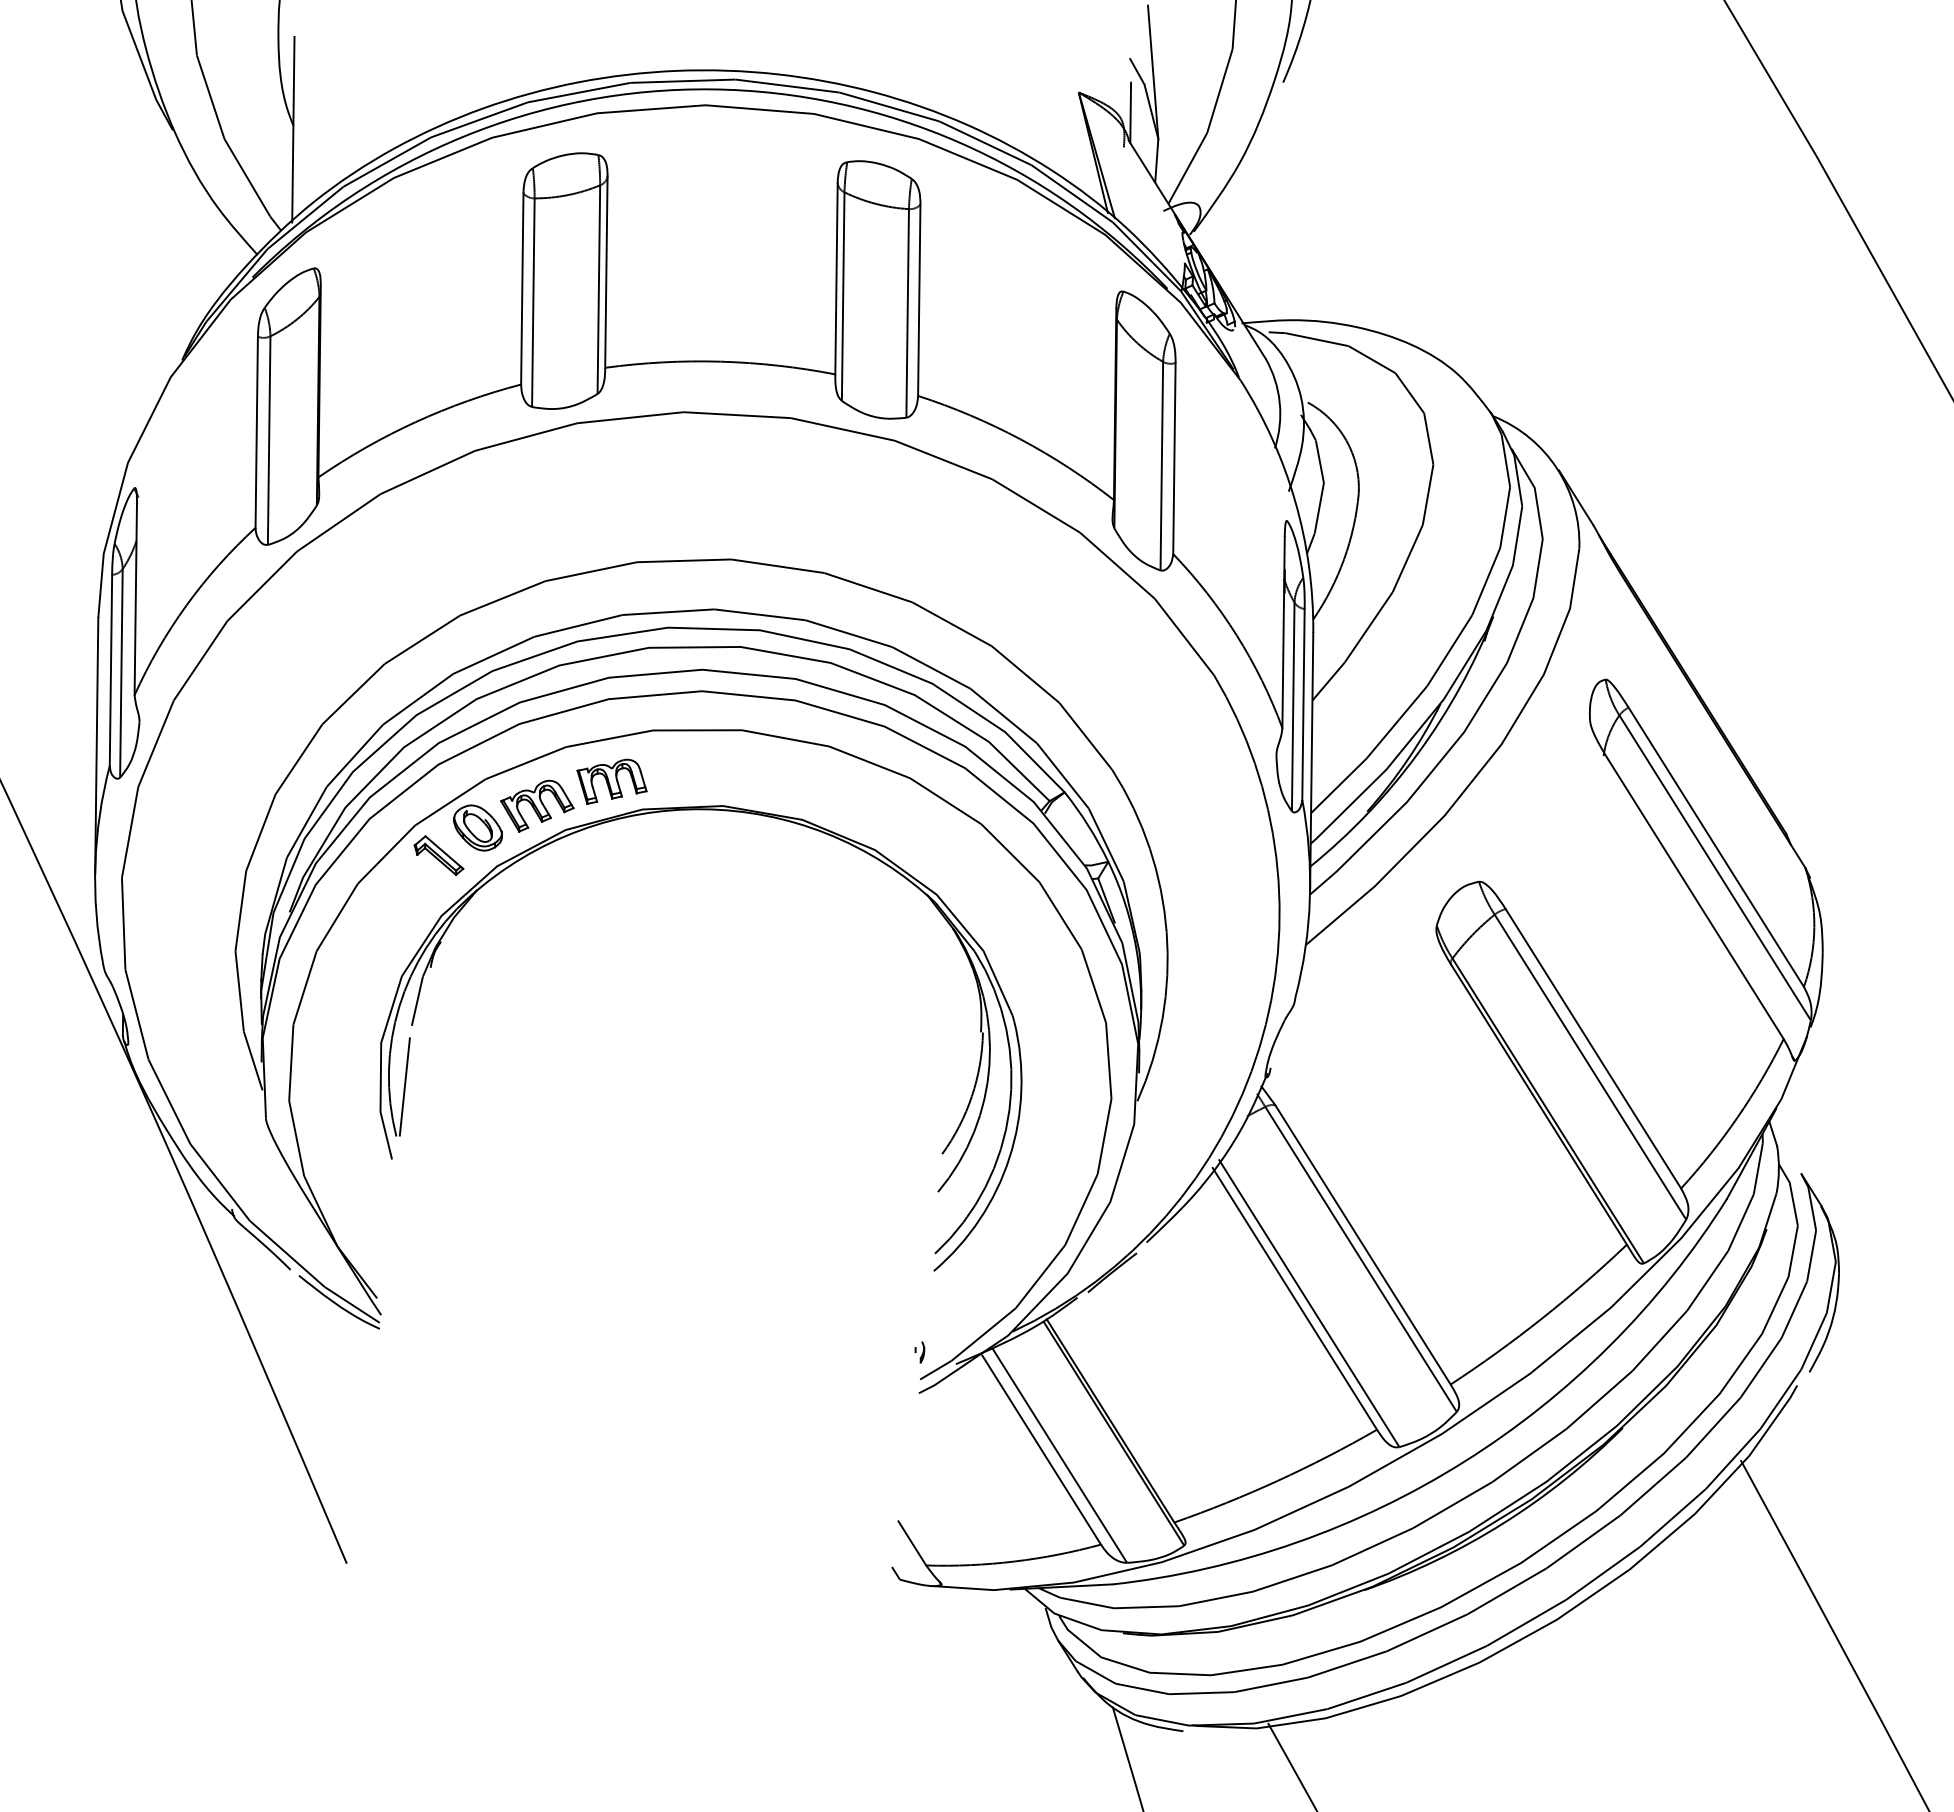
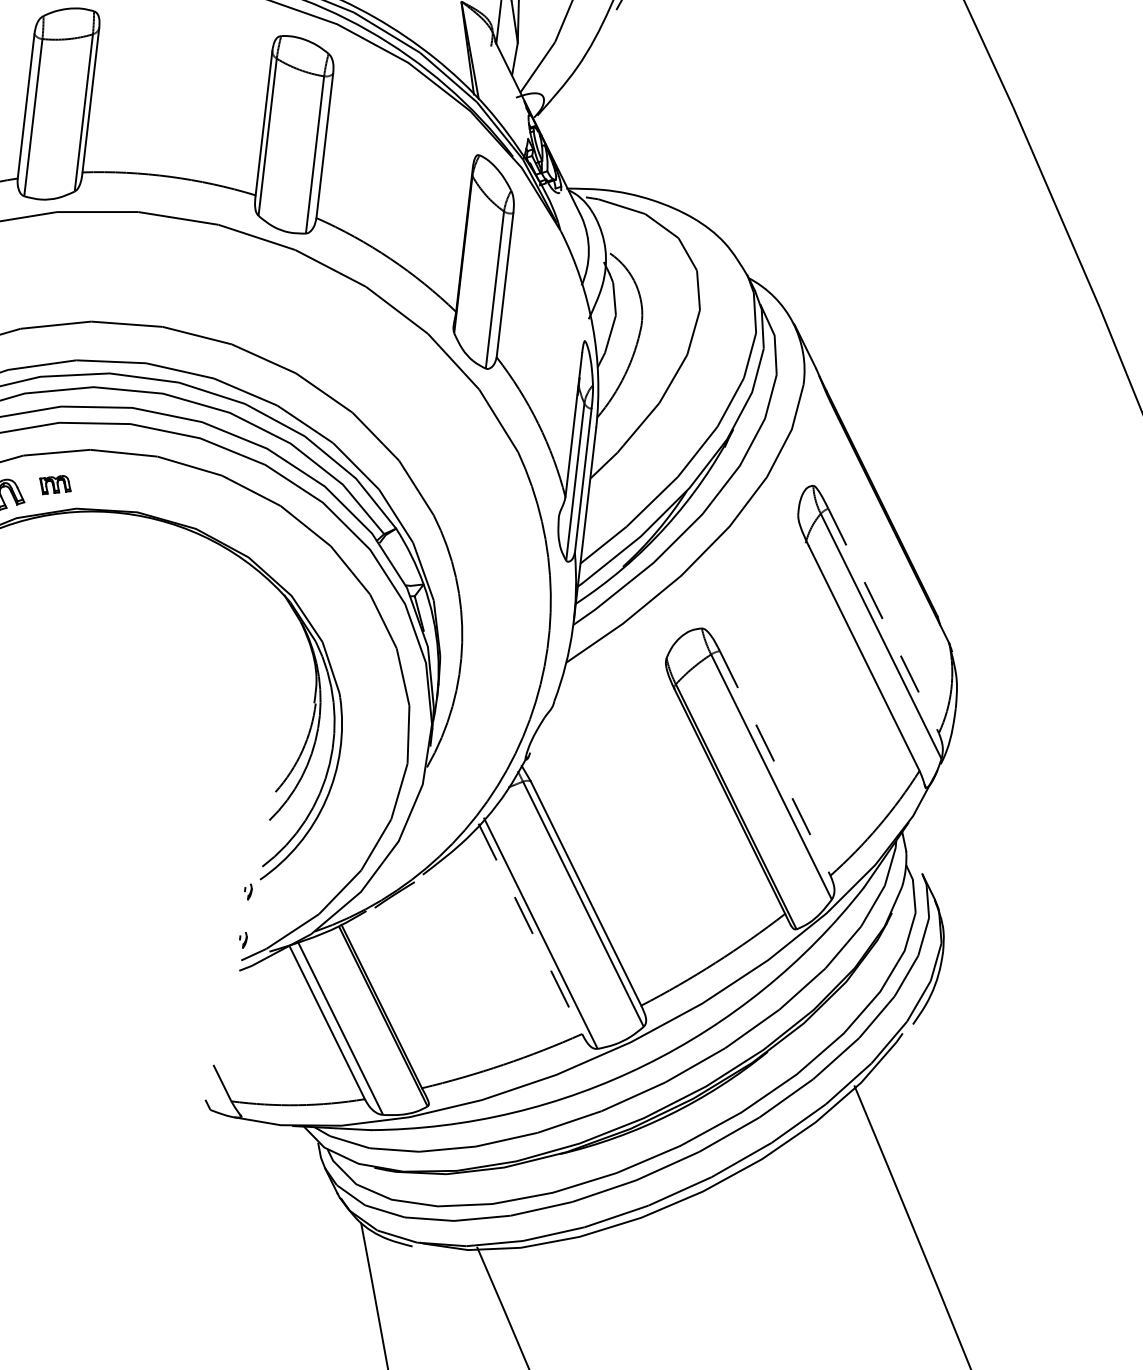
part: (611, 781) -> (55, 485), size x0.6
line: (1716, 847) -> (883, 621), solid -> dashed
line: (1593, 1048) -> (775, 763), solid -> dashed
part: (919, 1288) -> (247, 891), added
line: (1294, 1298) -> (530, 928), solid -> dashed

